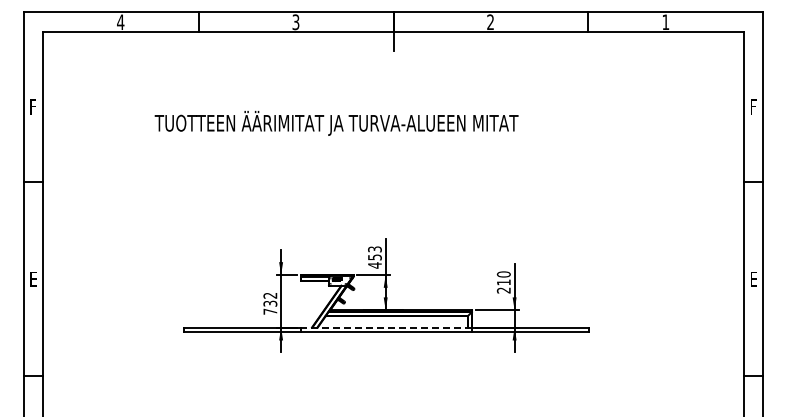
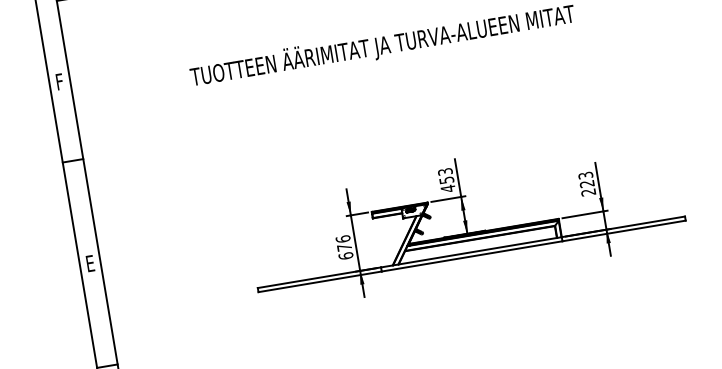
text: (503, 278) -> (586, 179), 210 -> 223
text: (270, 303) -> (344, 247), 732 -> 676
line: (386, 327) -> (471, 252), dashed -> solid

